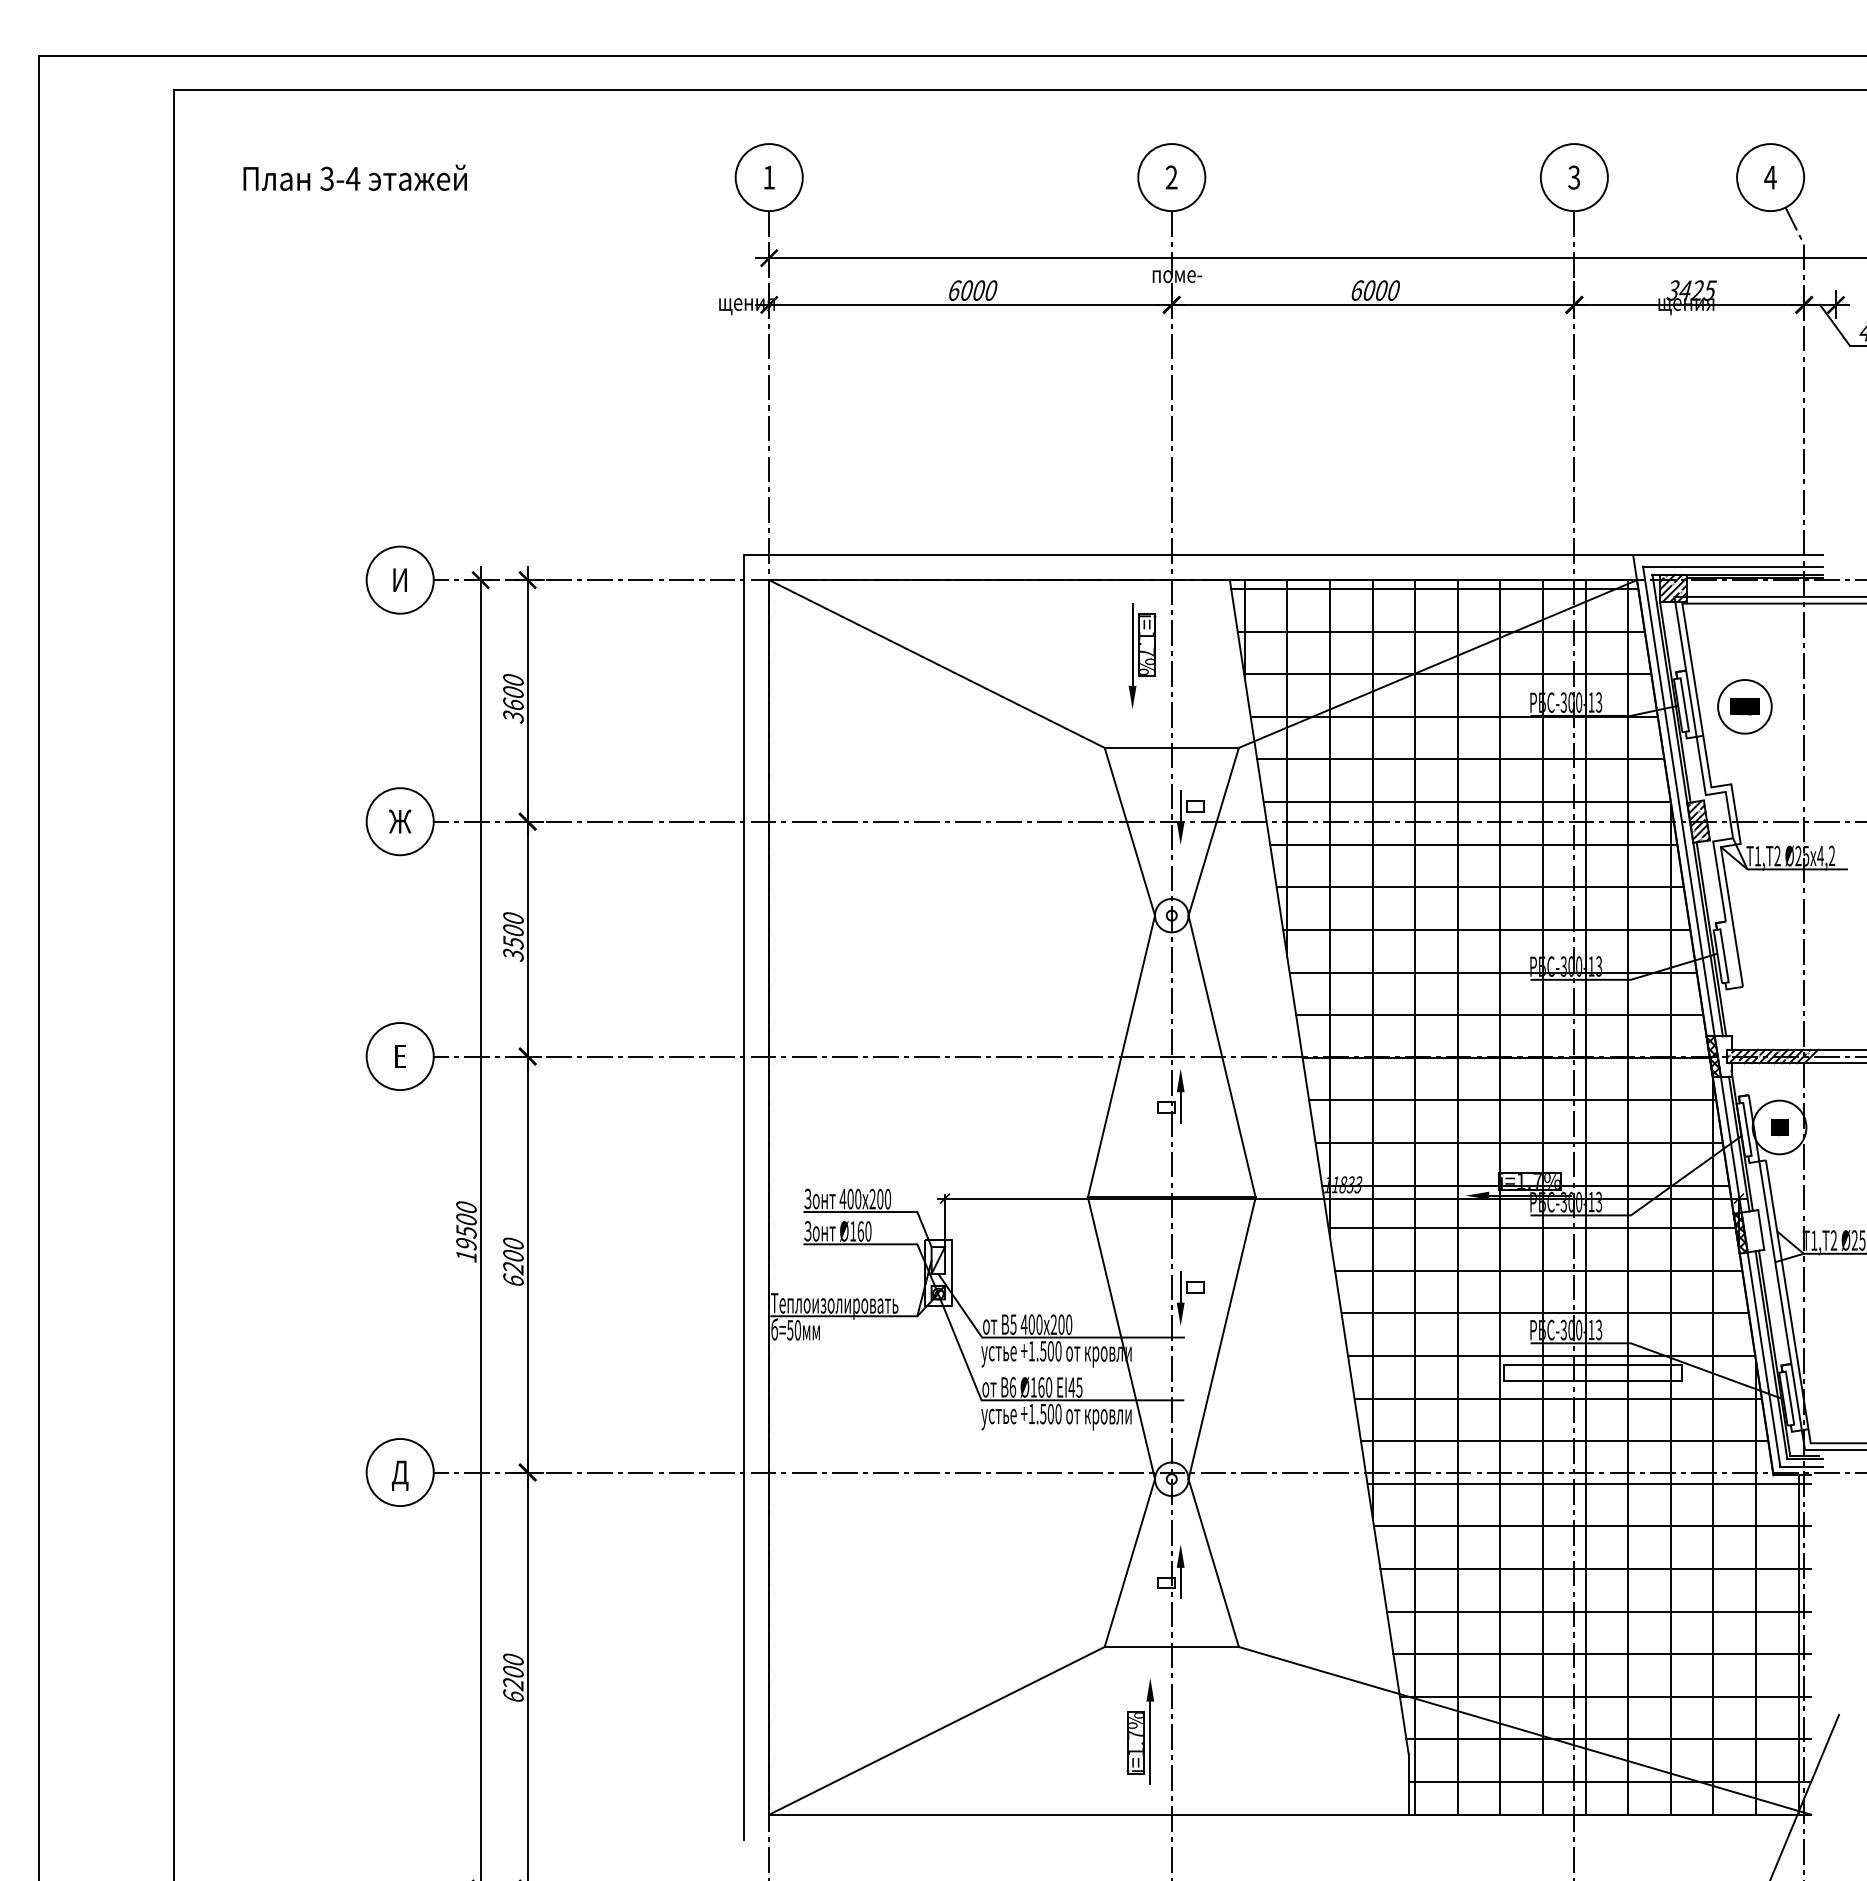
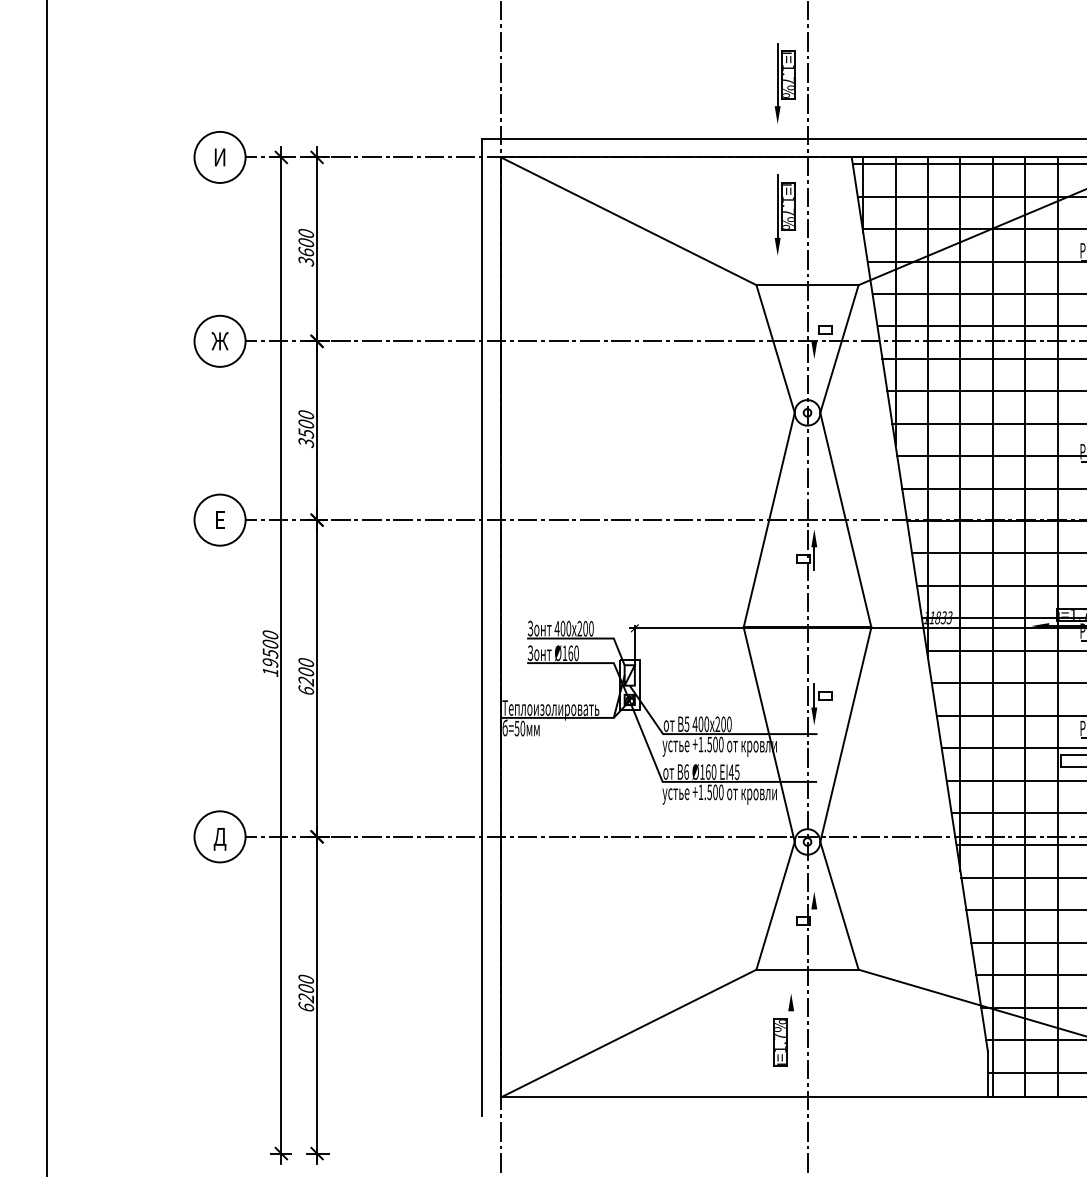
part: (1142, 482) -> (785, 83), added
line: (1180, 806) -> (814, 329), removed
line: (1180, 1582) -> (814, 920), removed
line: (1150, 1742) -> (791, 1042), removed

